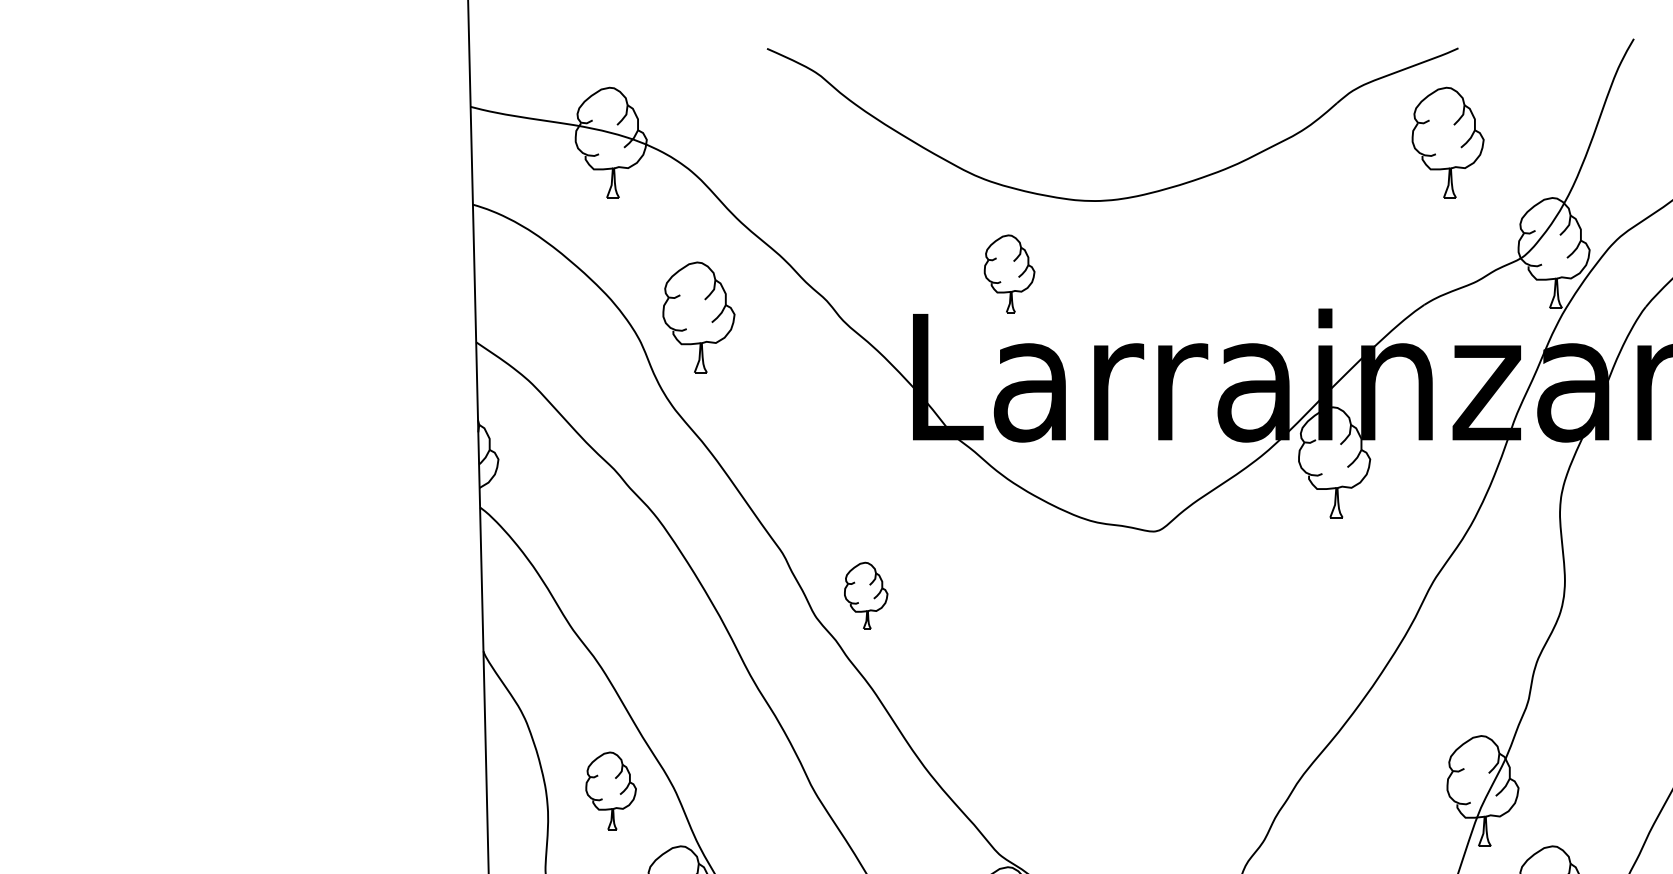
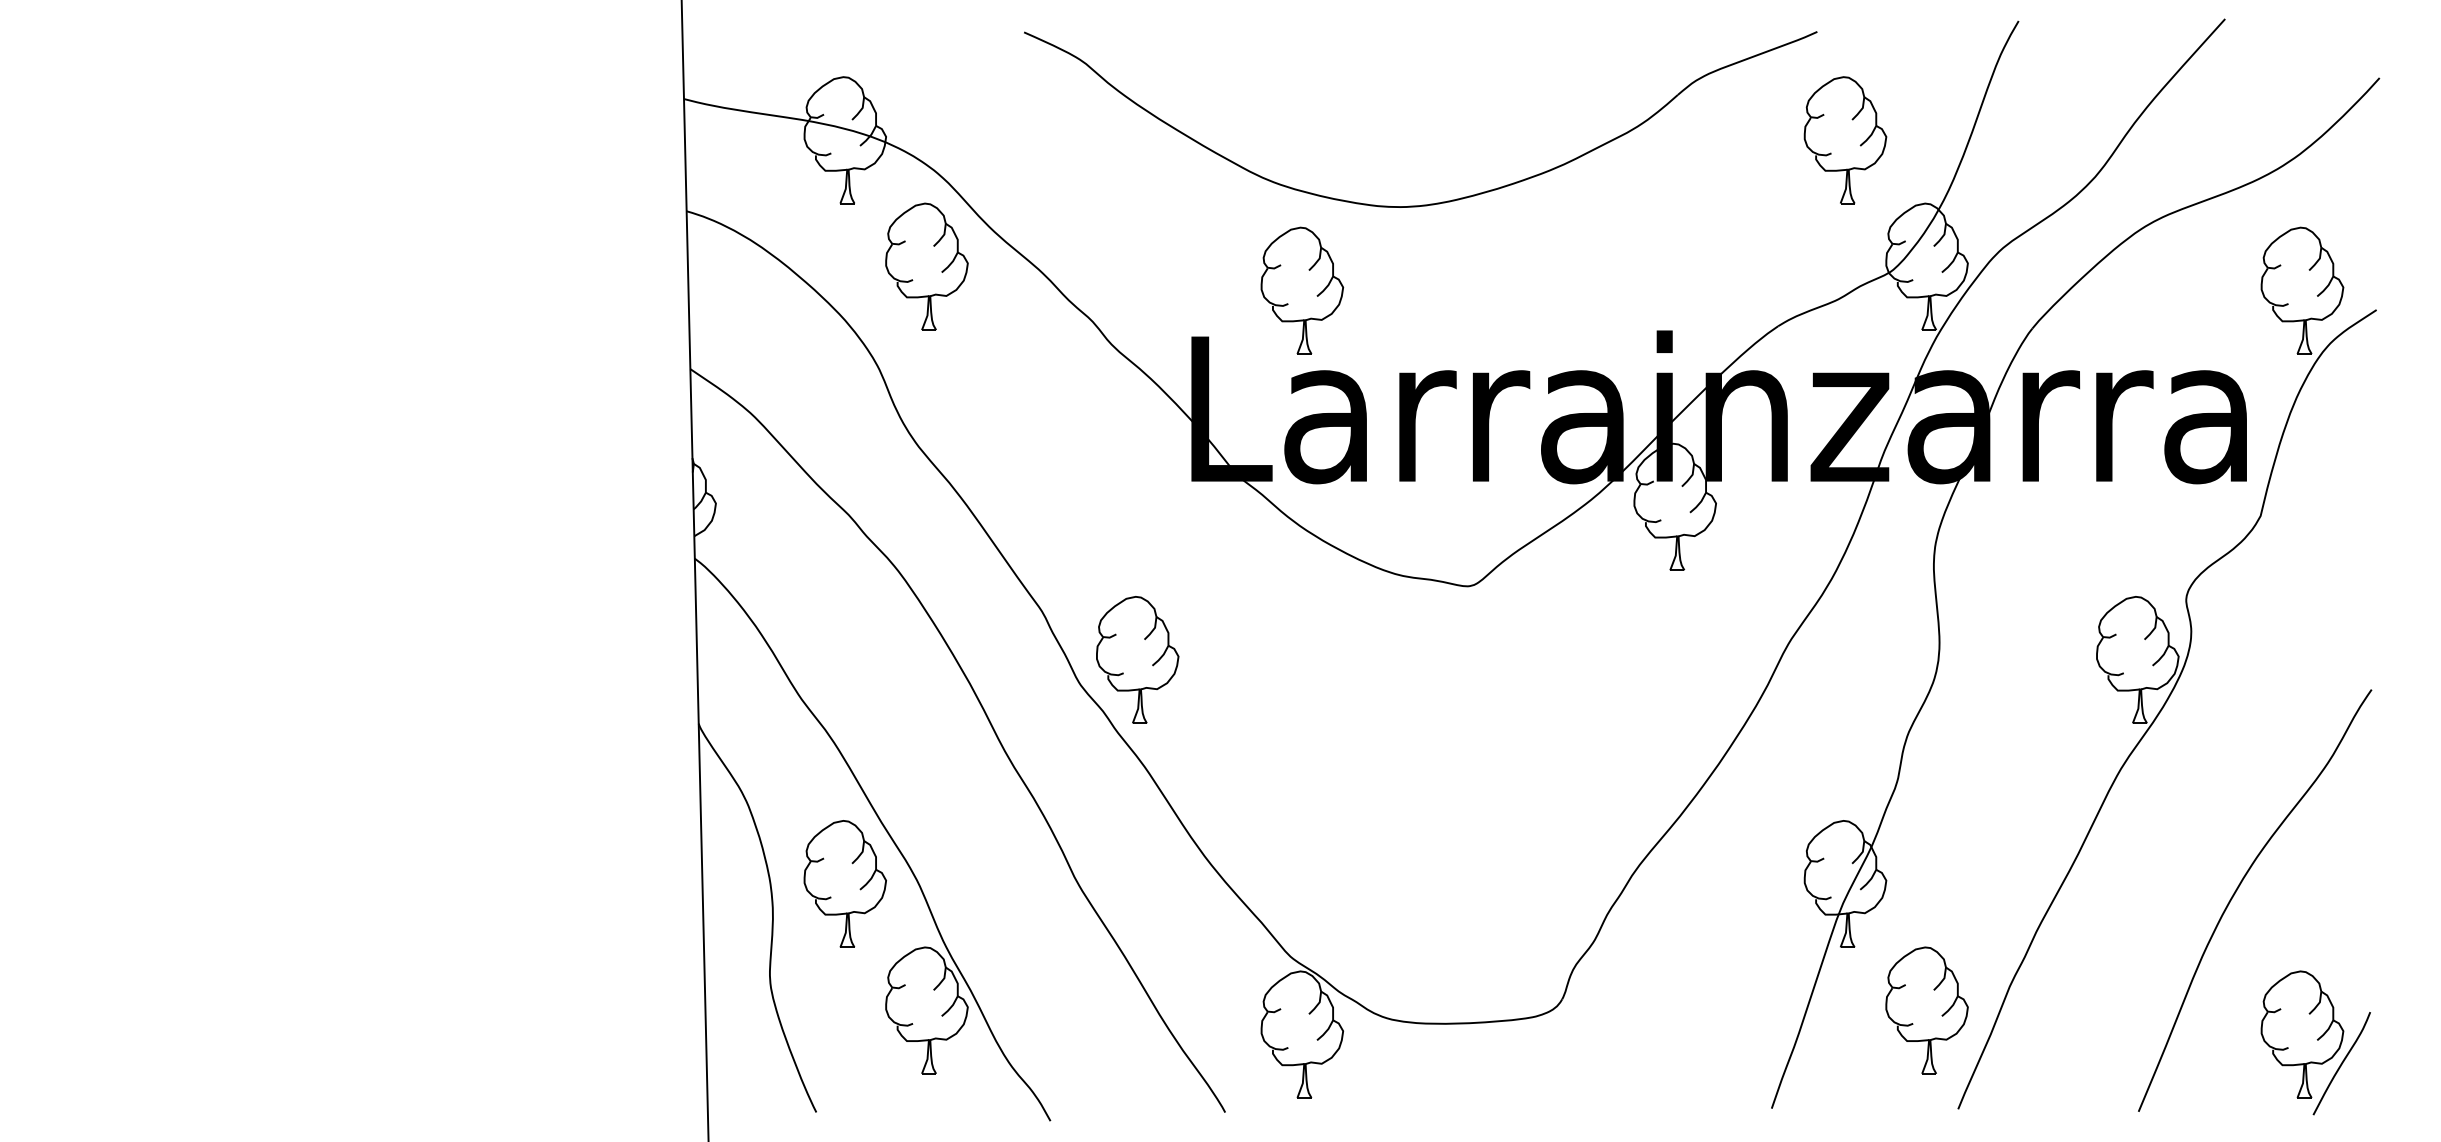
part: (1448, 142) -> (1845, 140), moved
part: (1009, 273) -> (1302, 290), size x1.43
part: (698, 317) -> (926, 266), moved
part: (865, 595) -> (1137, 659), size x1.67
part: (610, 790) -> (844, 883), size x1.43

